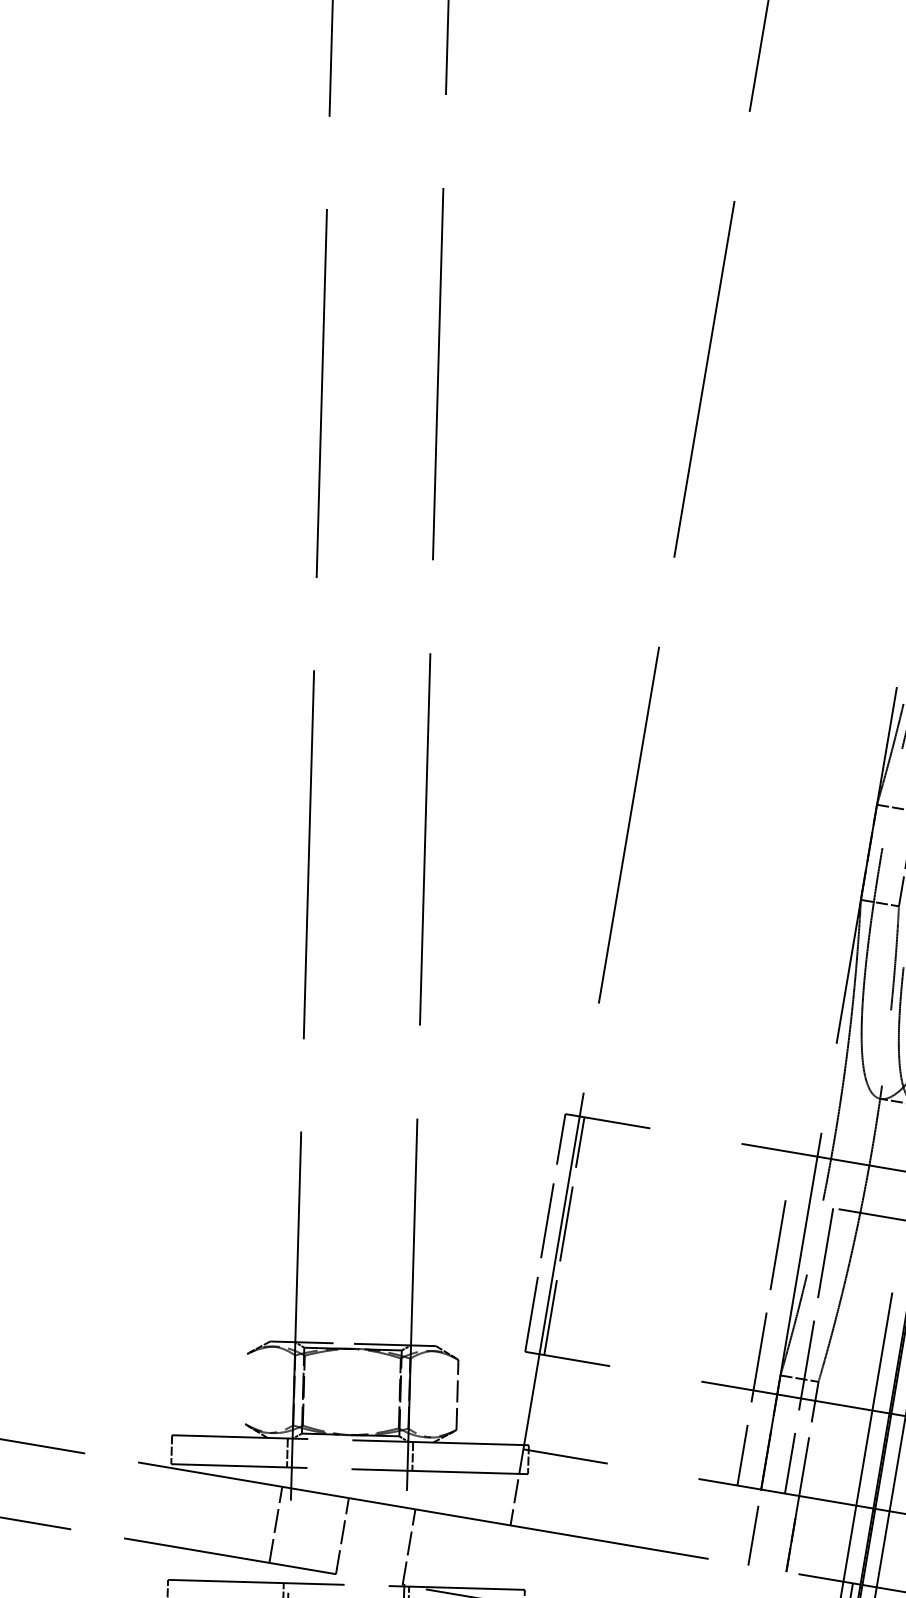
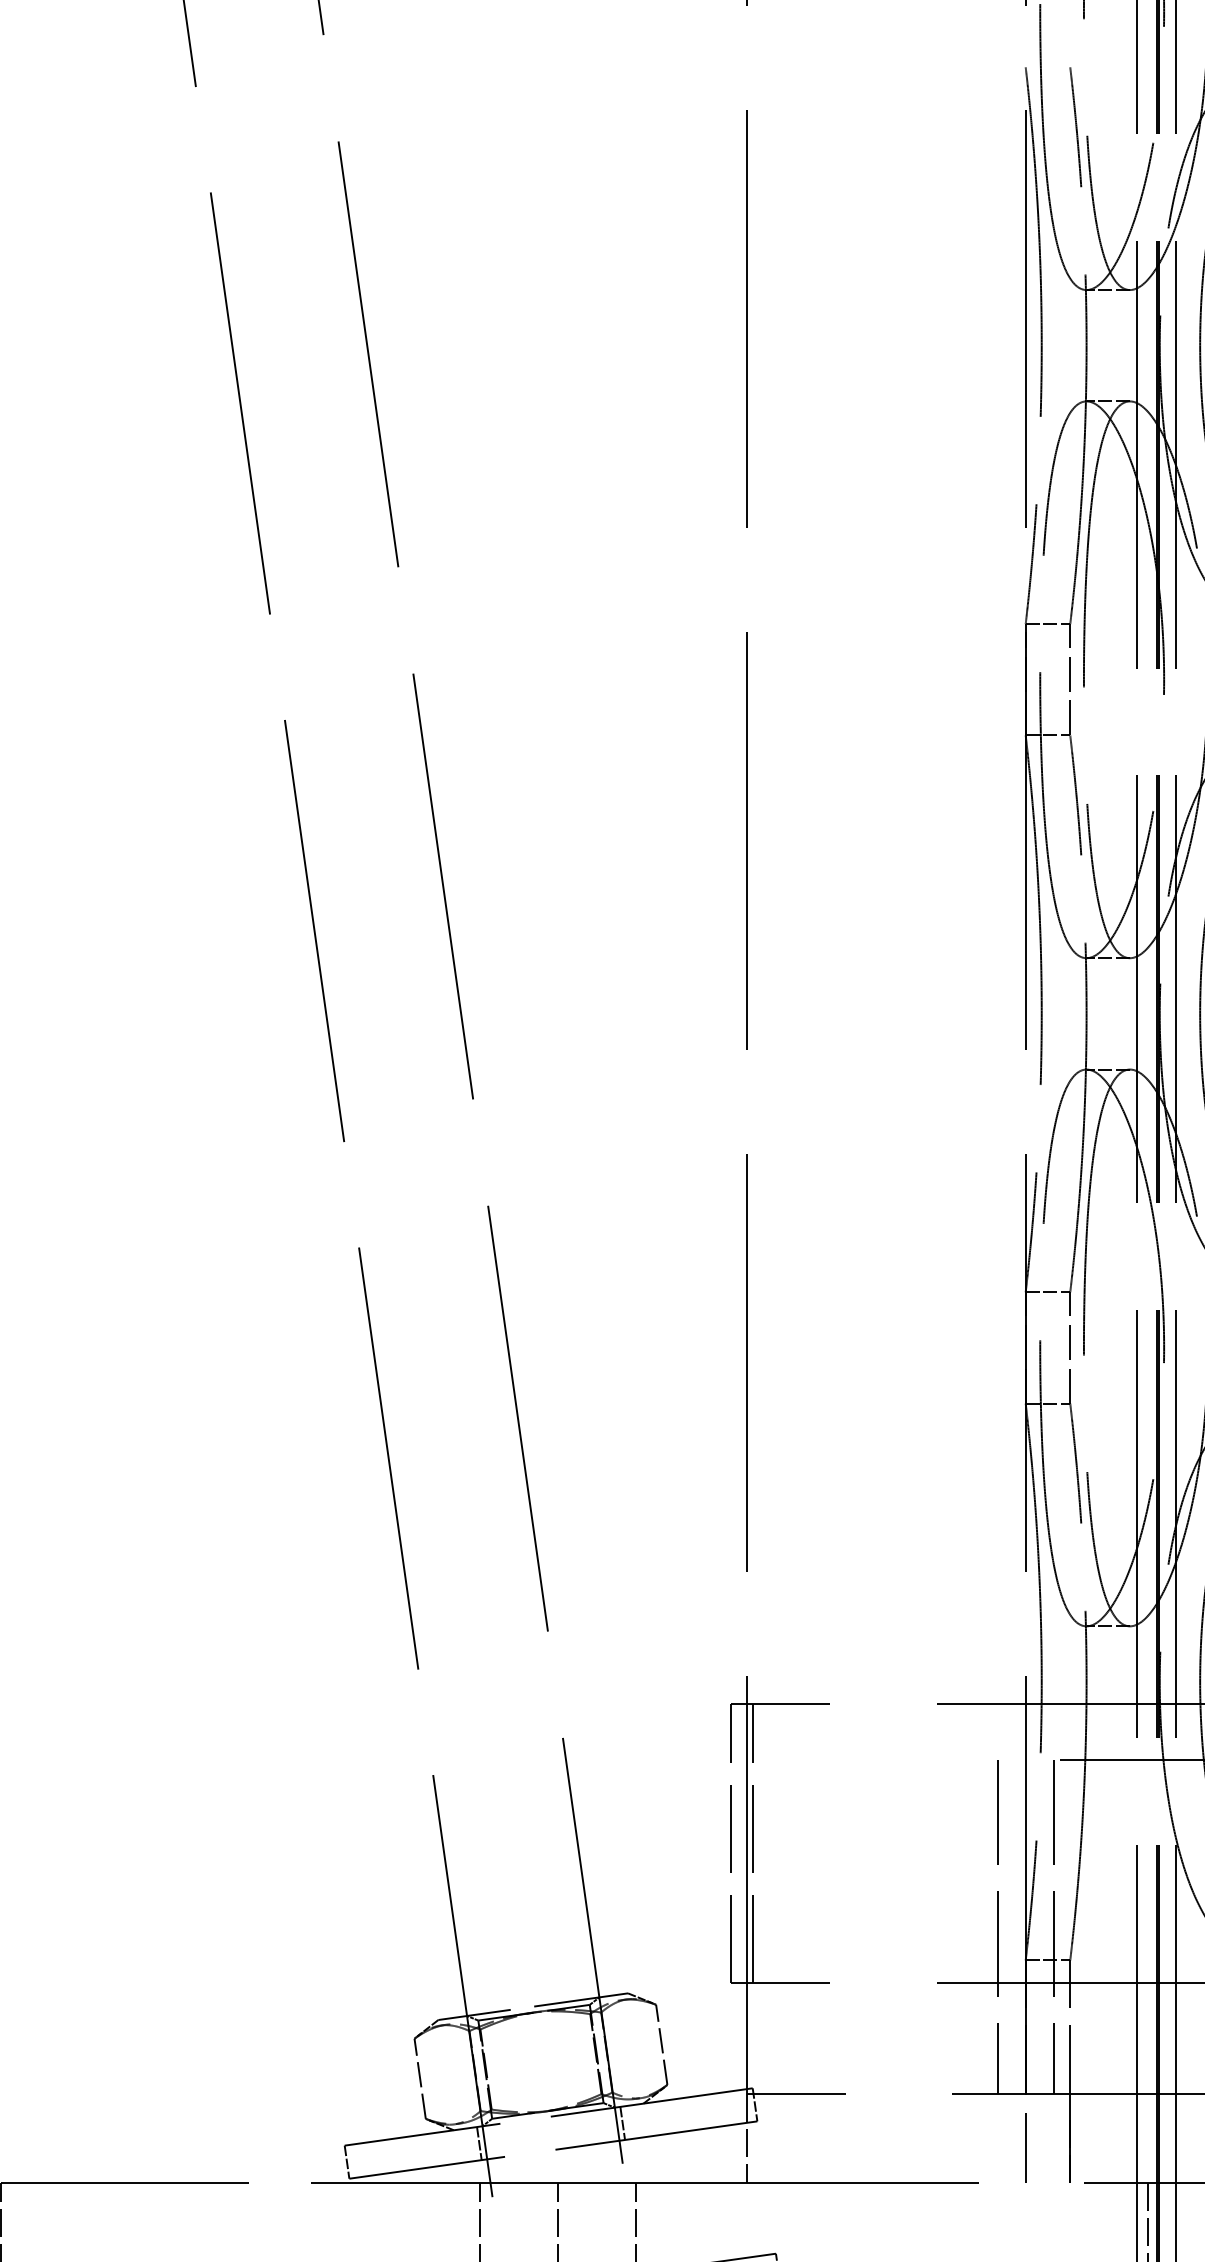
line: (245, 1388) -> (419, 2078), added

